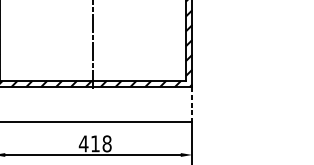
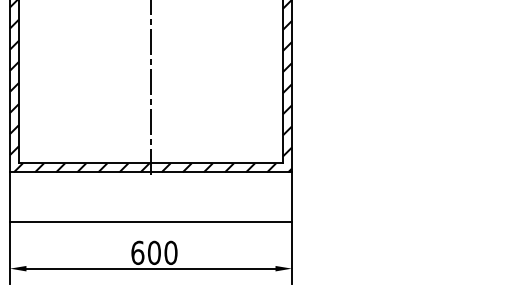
line: (192, 104) -> (291, 197), dashed -> solid
text: (94, 143) -> (153, 252), 418 -> 600

